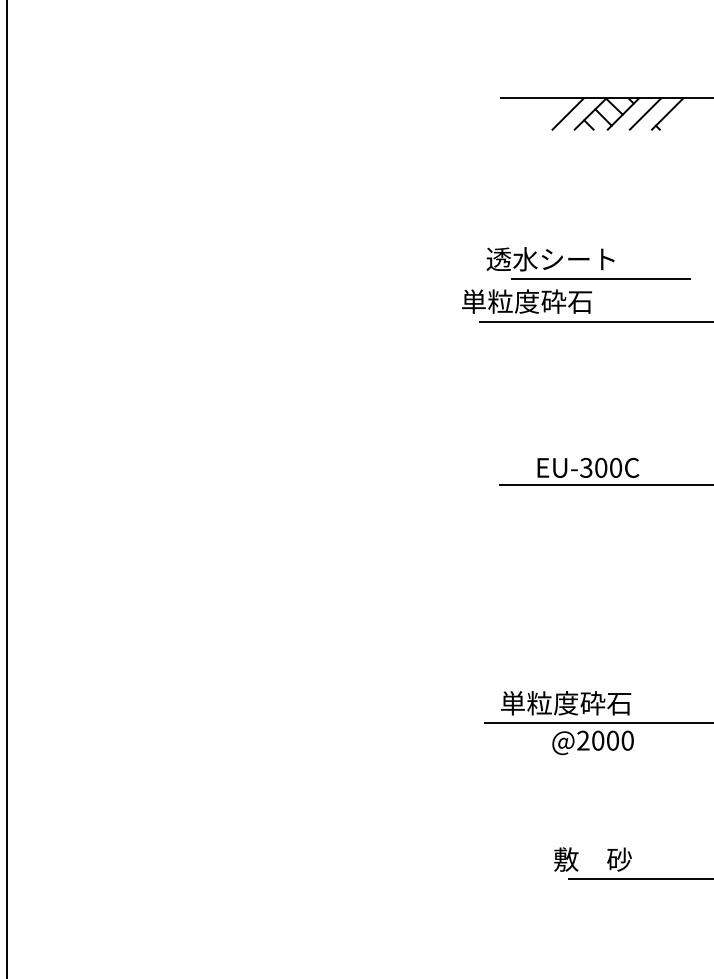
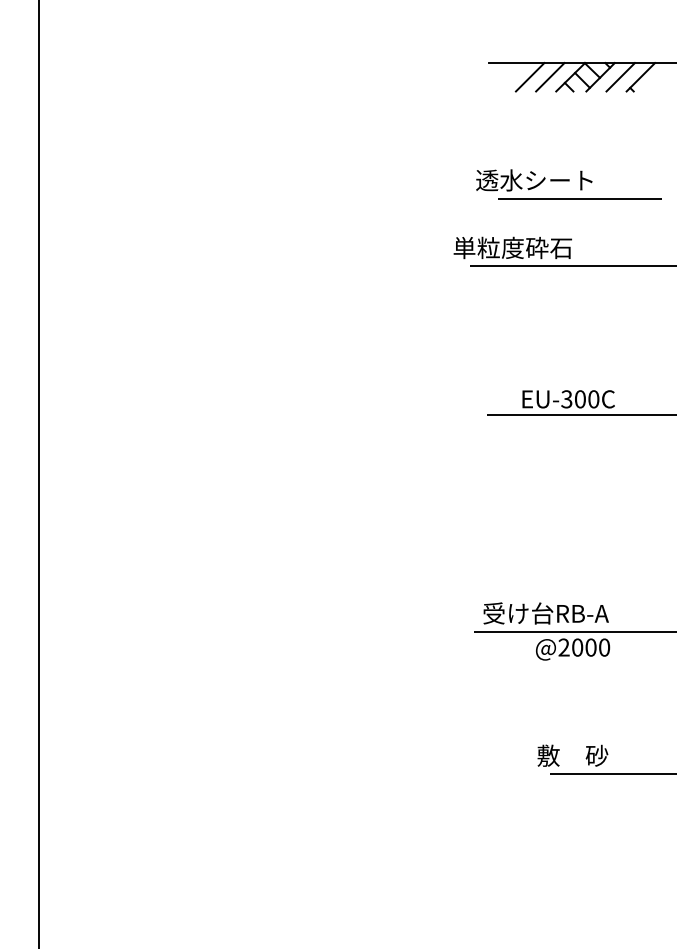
line: (545, 114) -> (529, 77), added
part: (588, 263) -> (568, 184), moved
text: (562, 703) -> (545, 613), 単粒度砕石 -> 受け台RB-A

